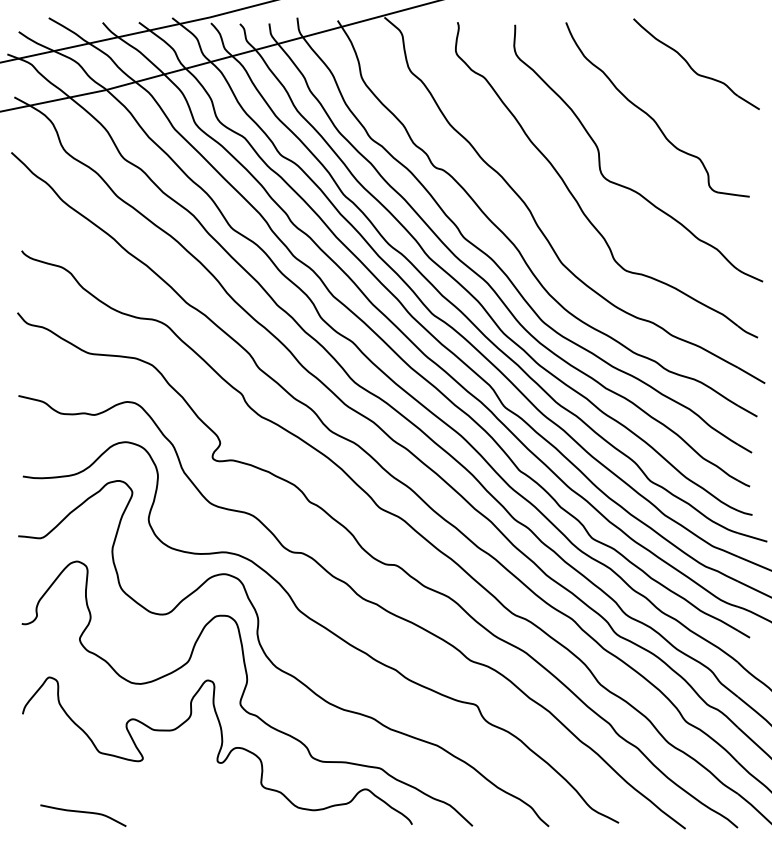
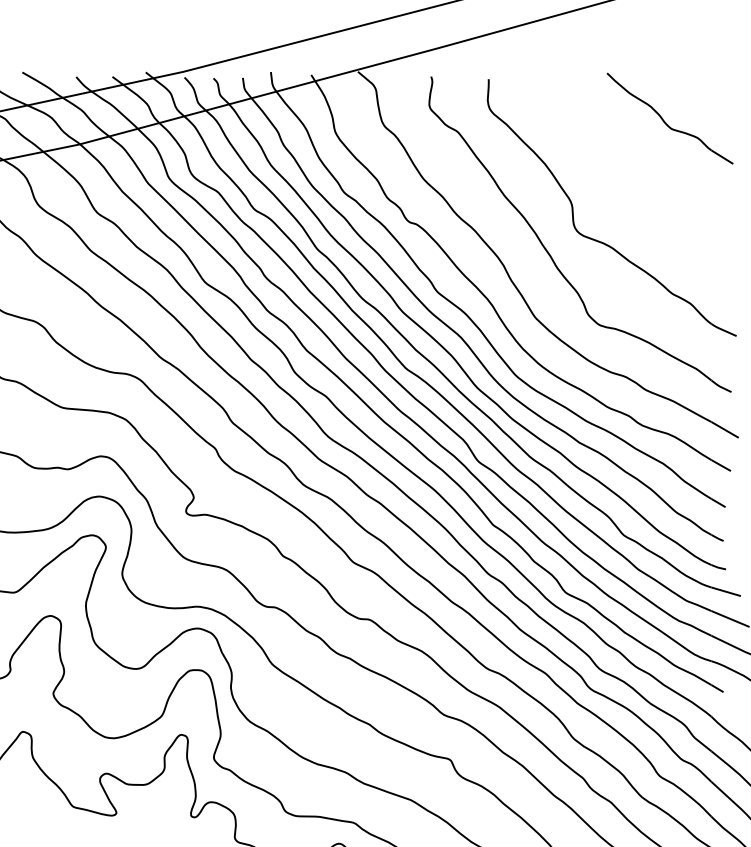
part: (650, 115) -> (624, 169), removed

